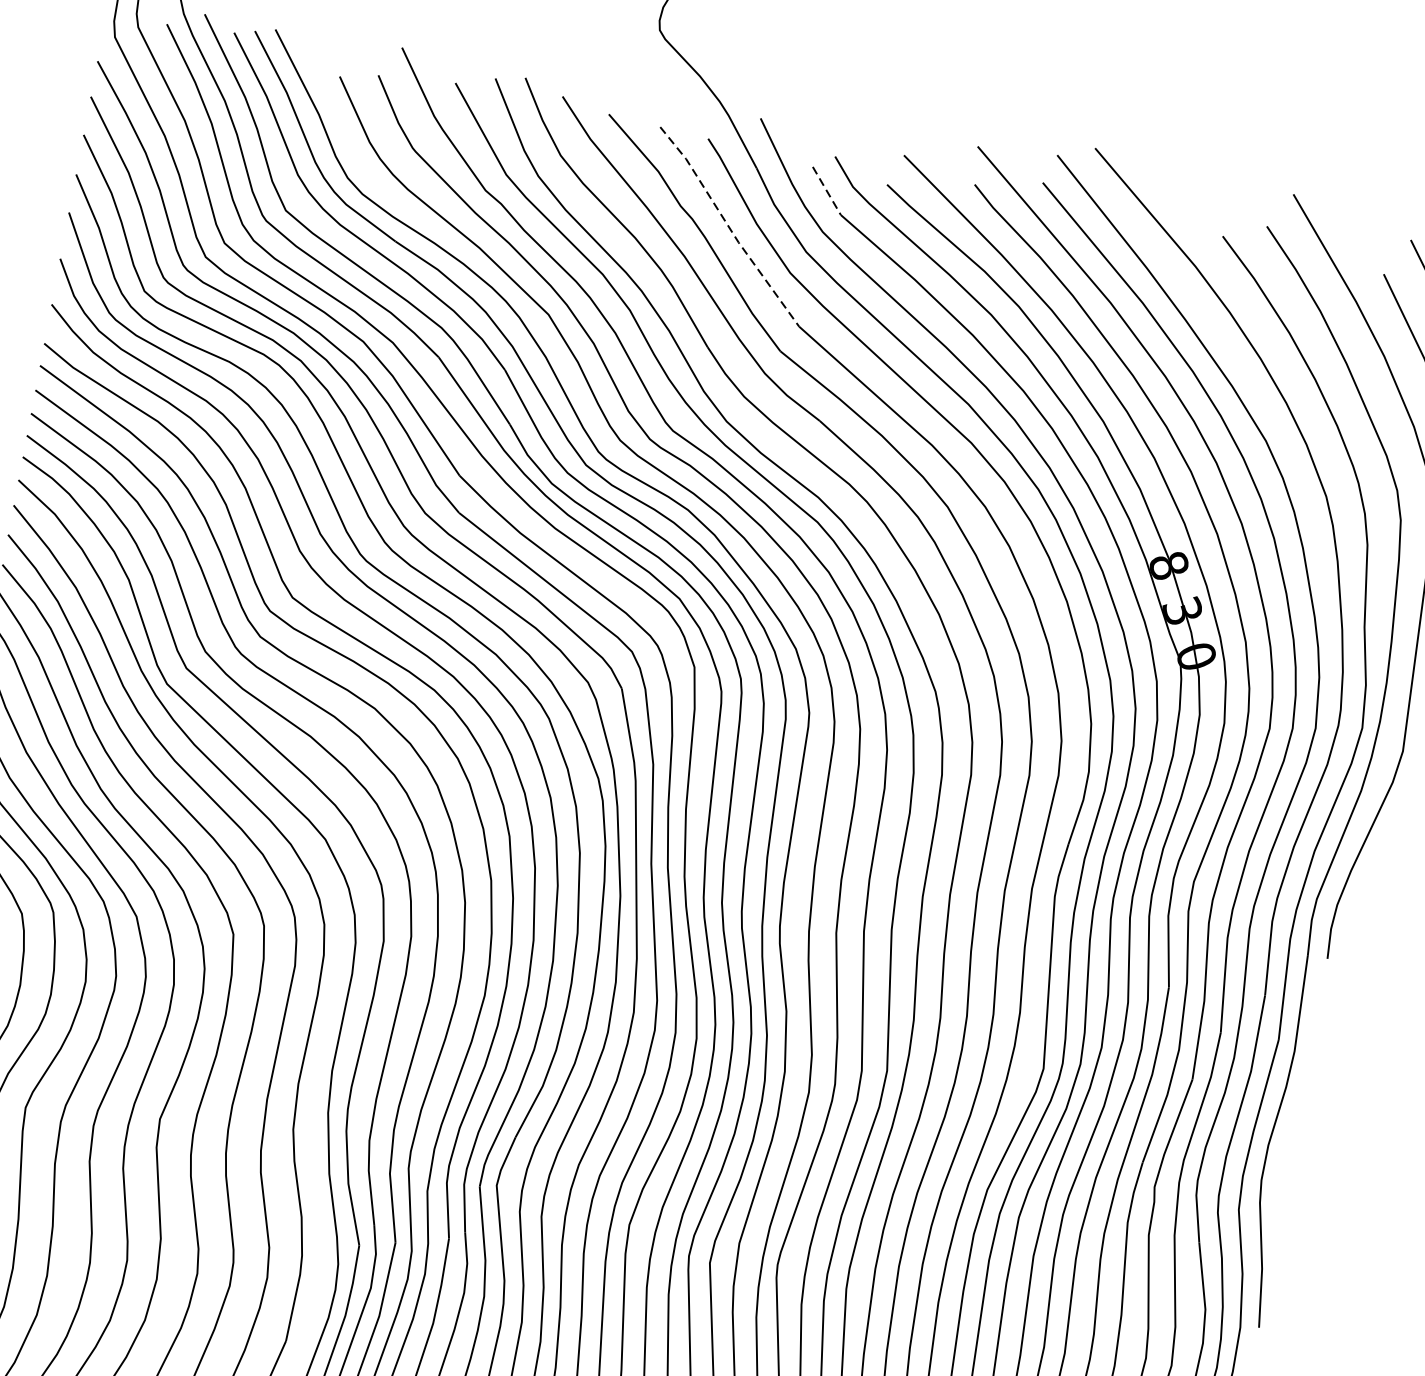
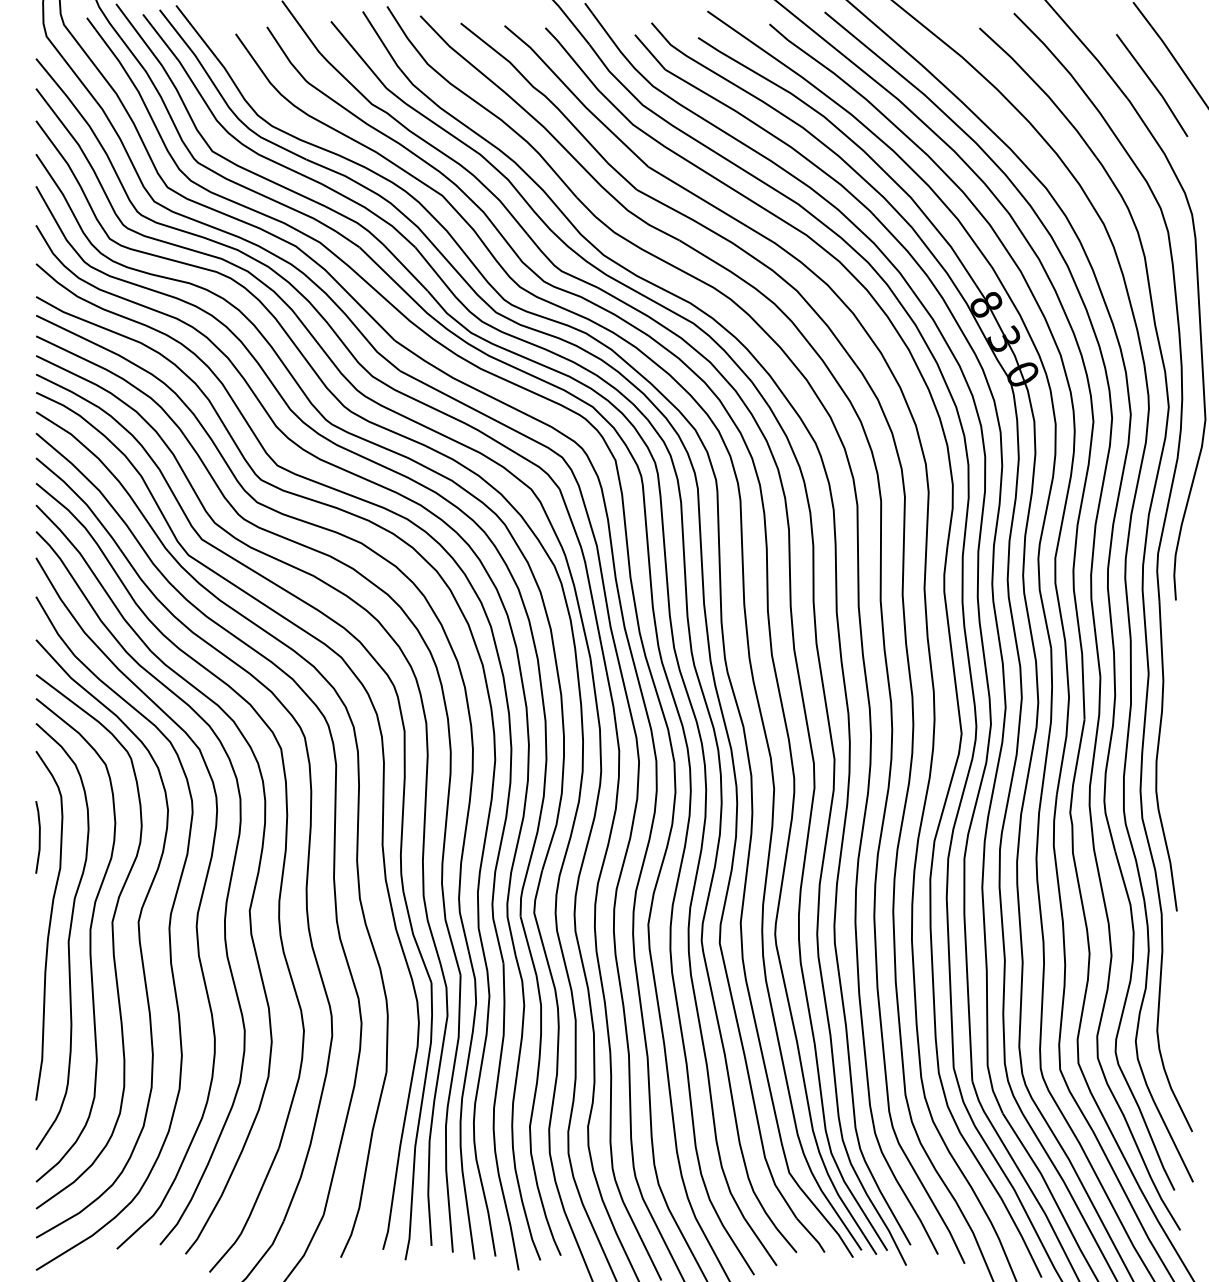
line: (827, 191) -> (650, 52), dashed -> solid
line: (729, 227) -> (576, 96), dashed -> solid

